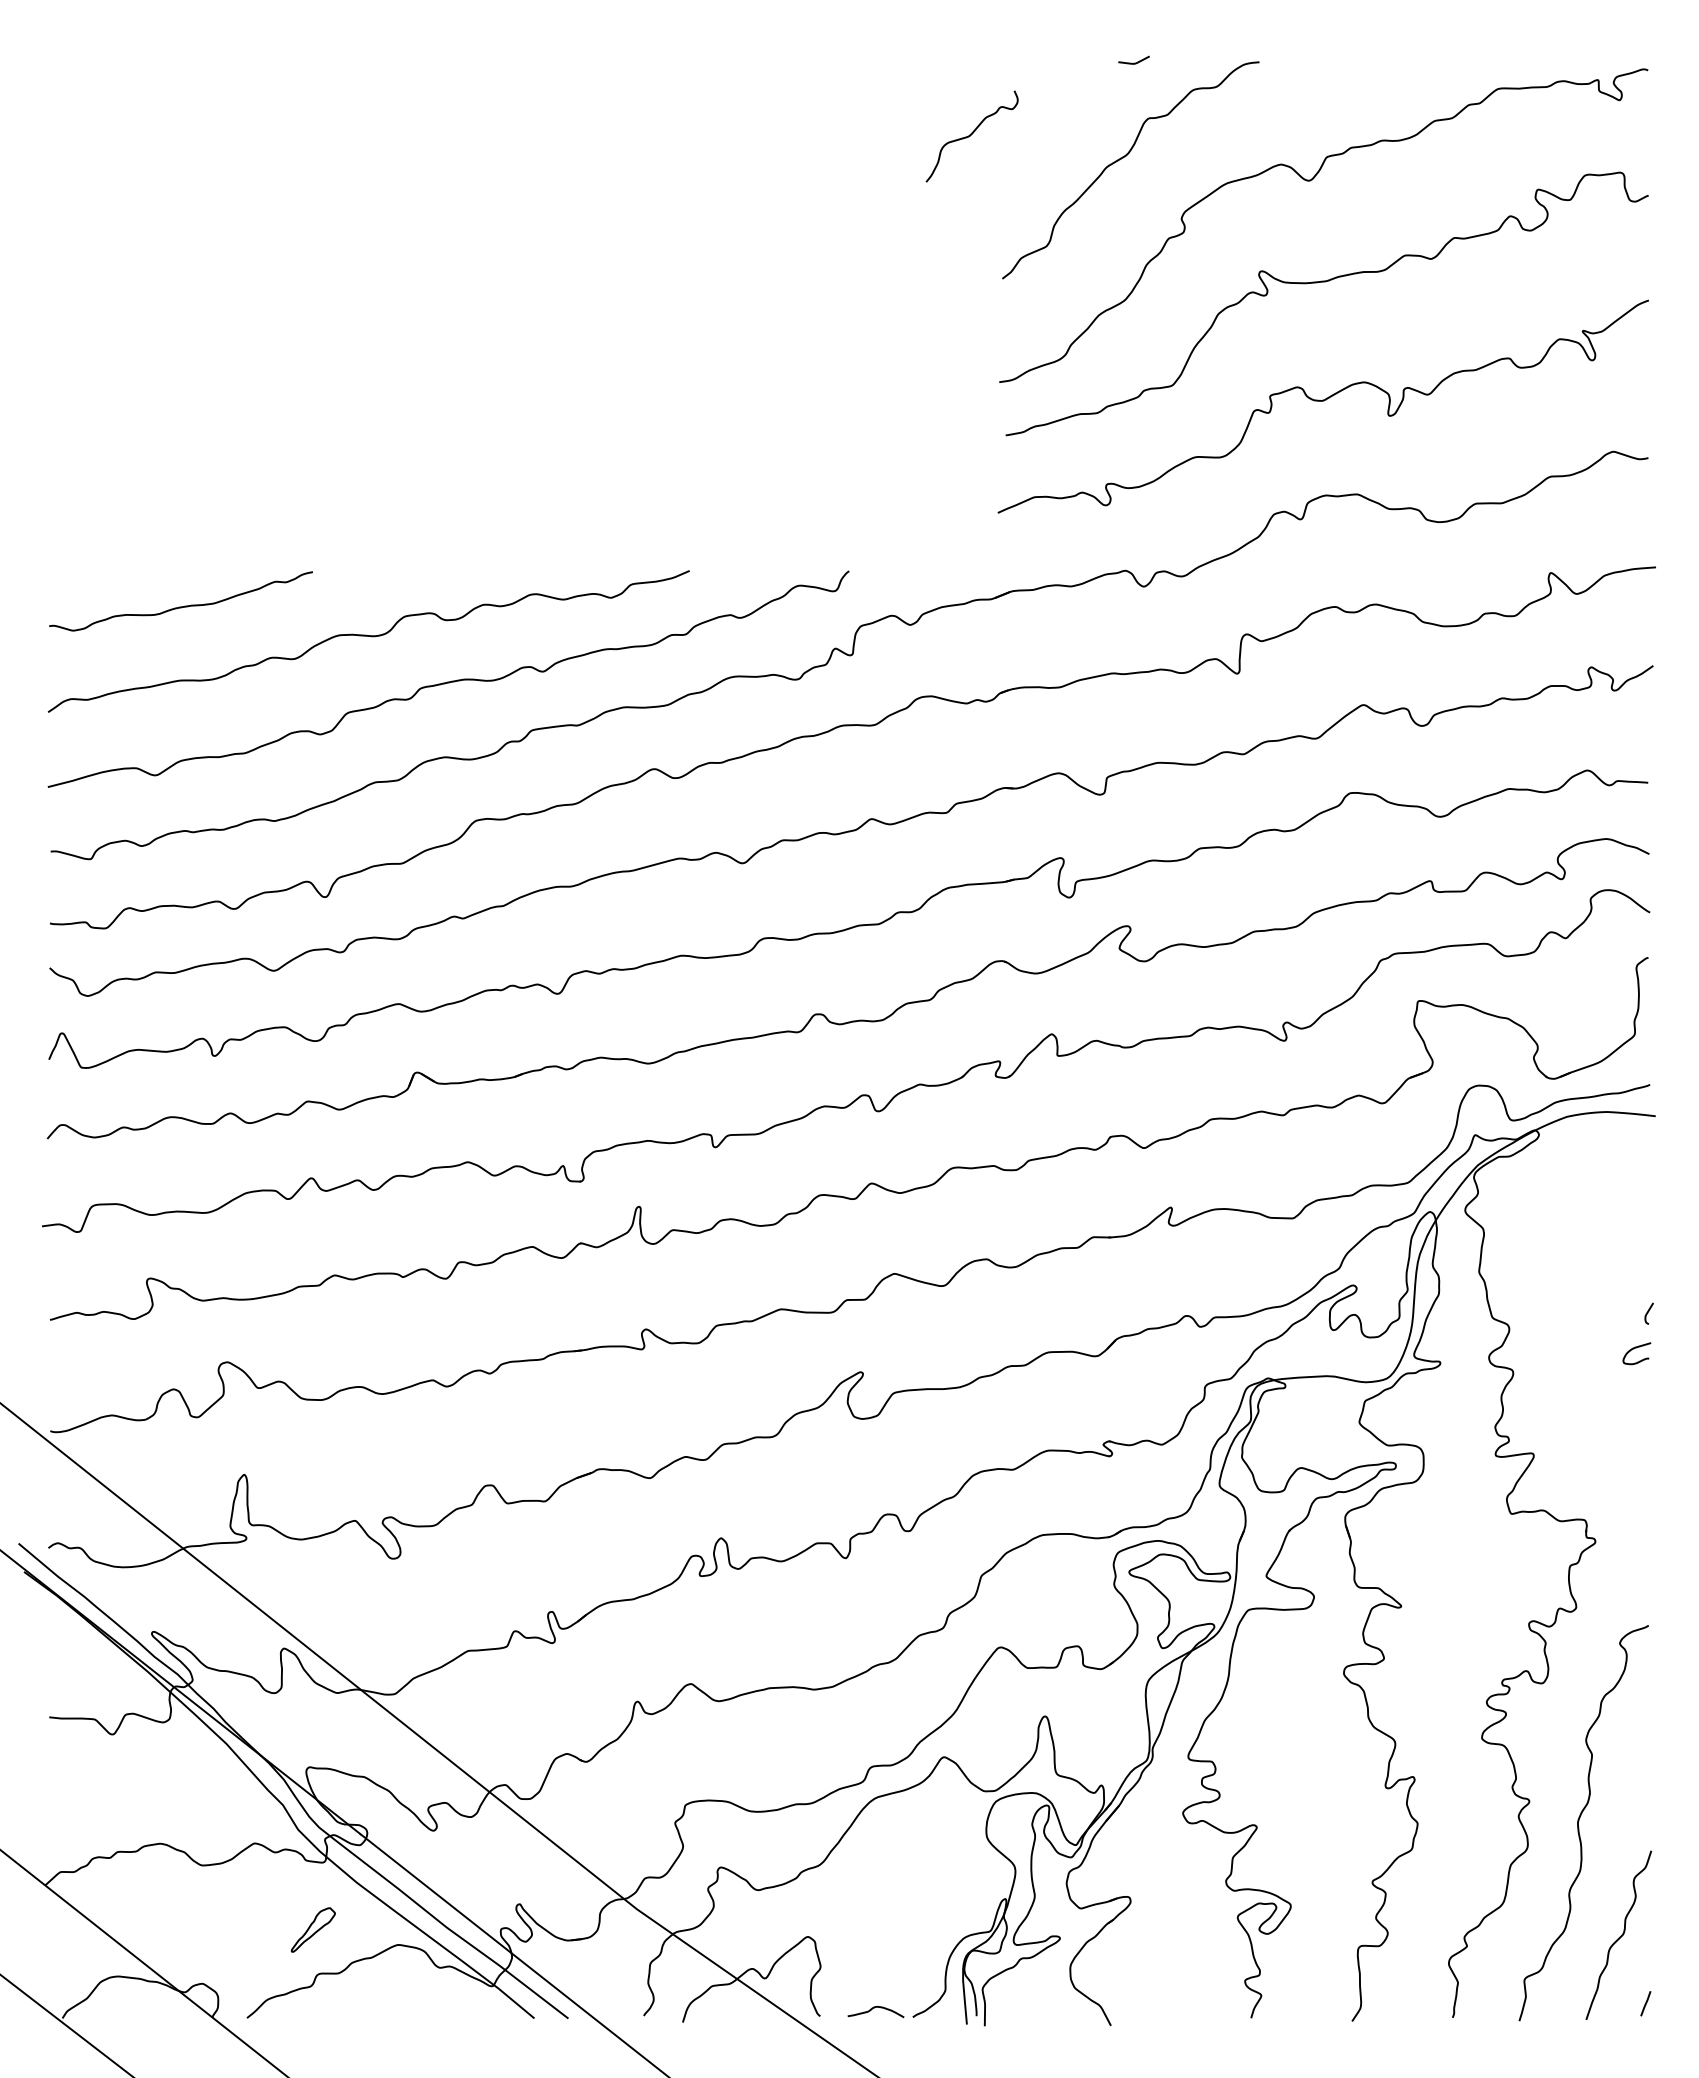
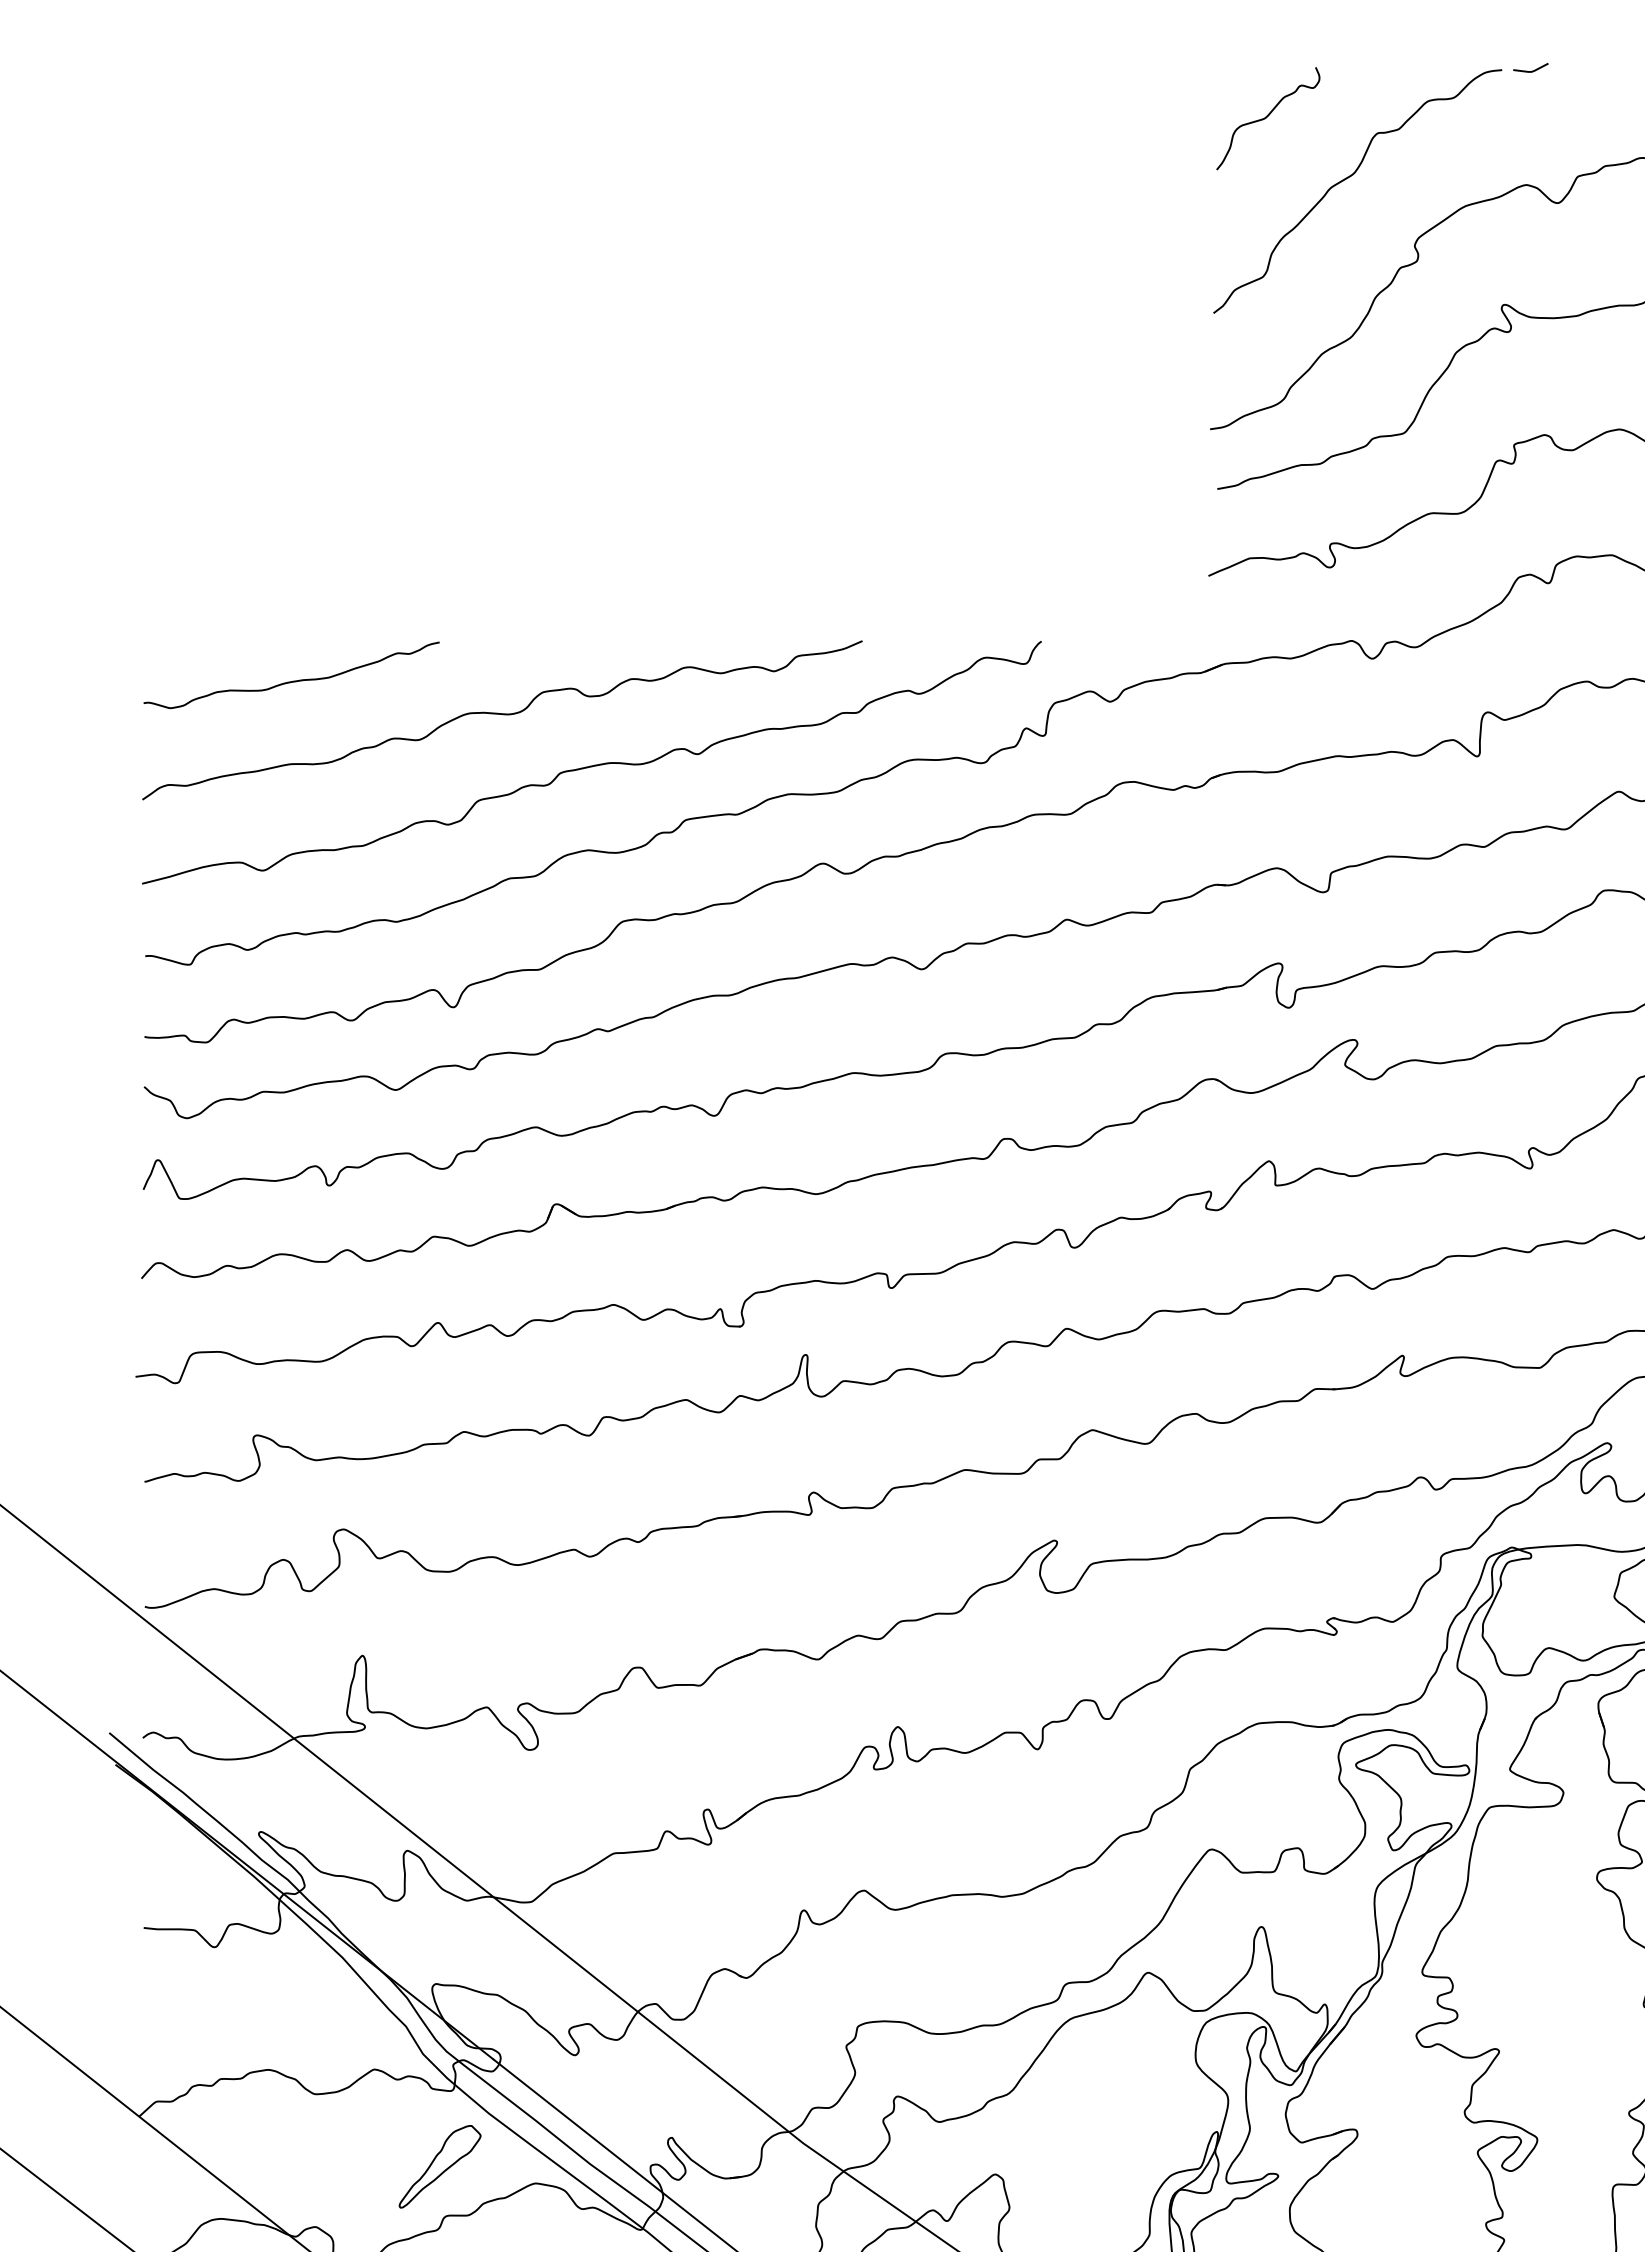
line: (1134, 62) -> (1531, 70), moved
curve: (971, 135) -> (1267, 117), moved
part: (313, 1929) -> (440, 2166), size x1.67

